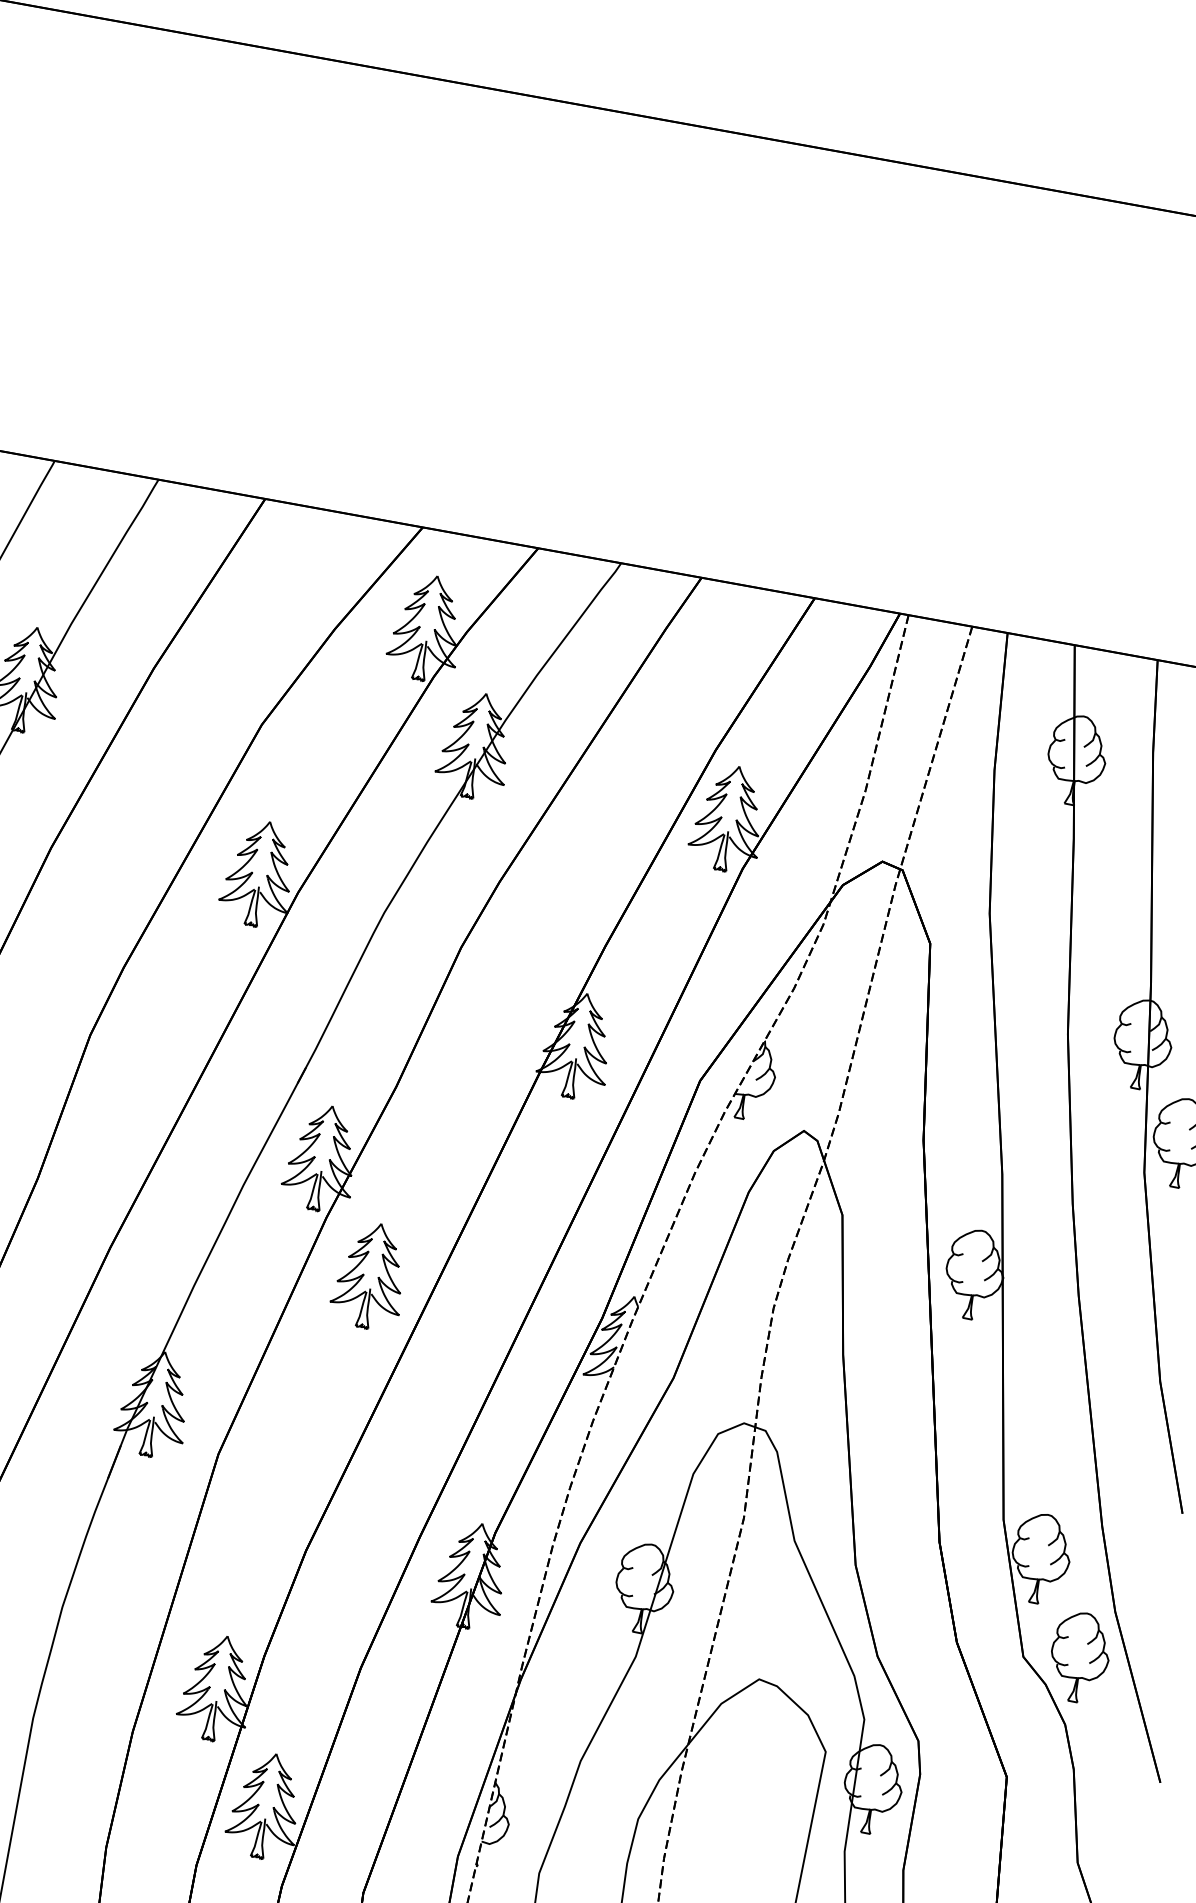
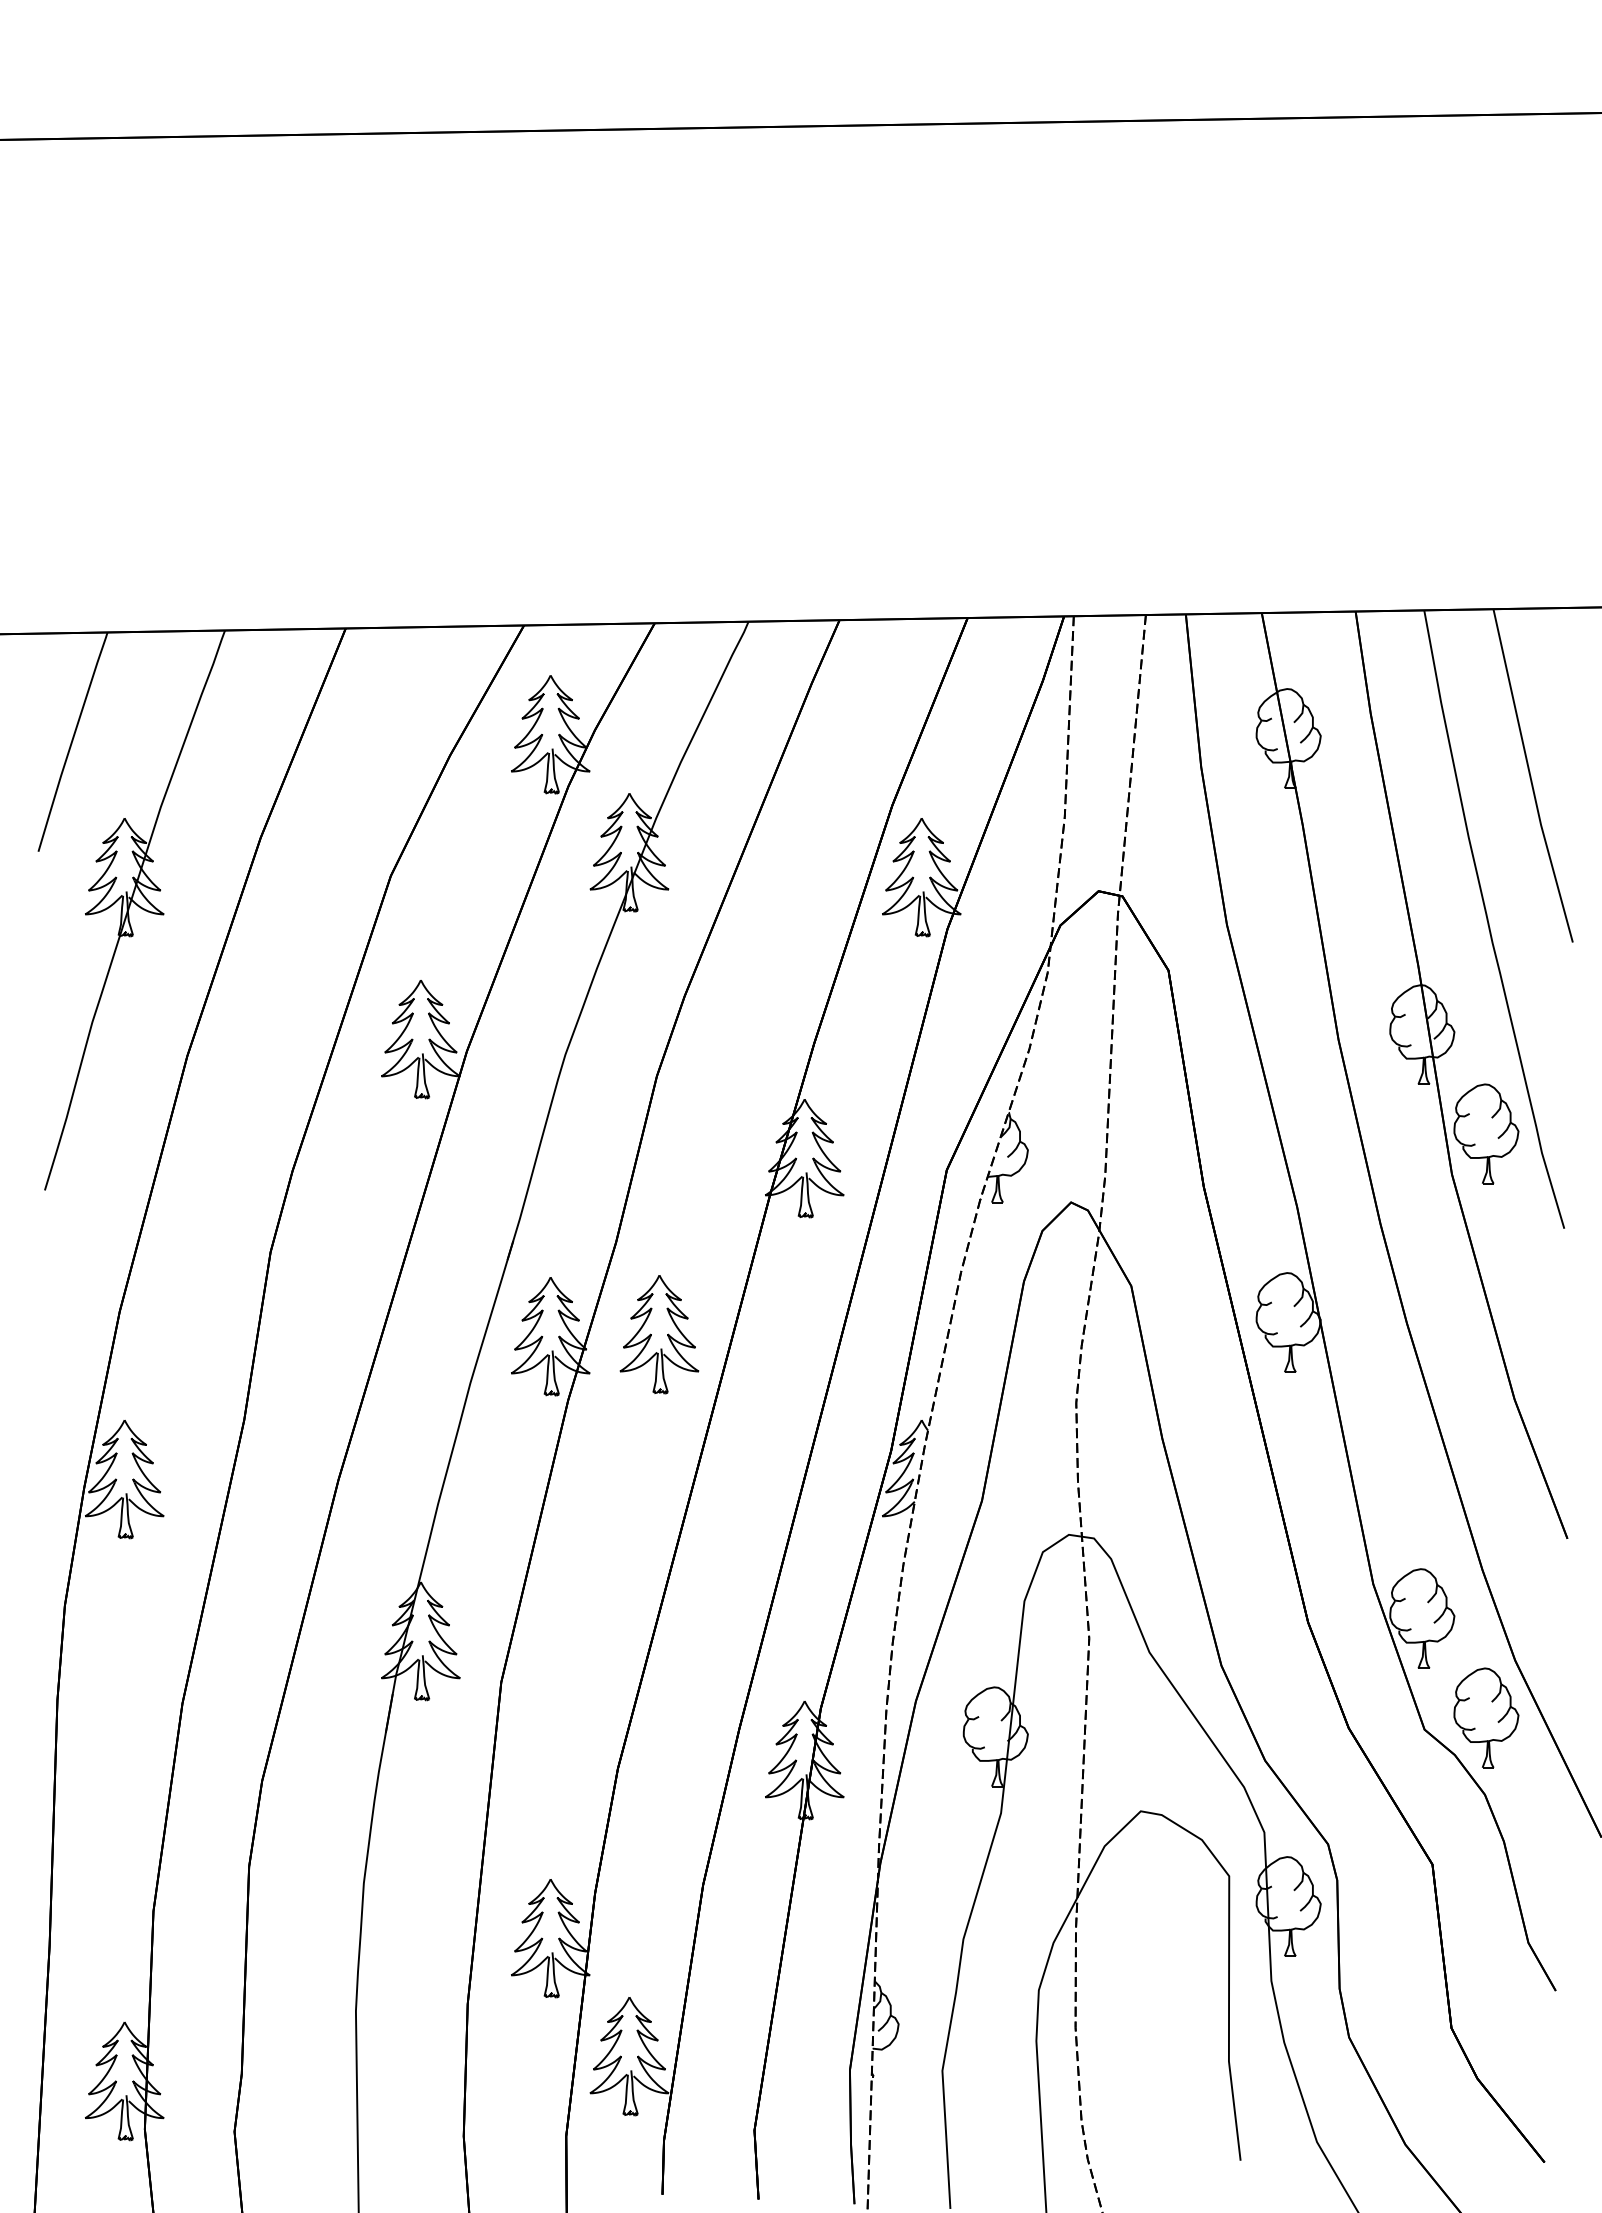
part: (371, 1275) -> (659, 1334), moved

